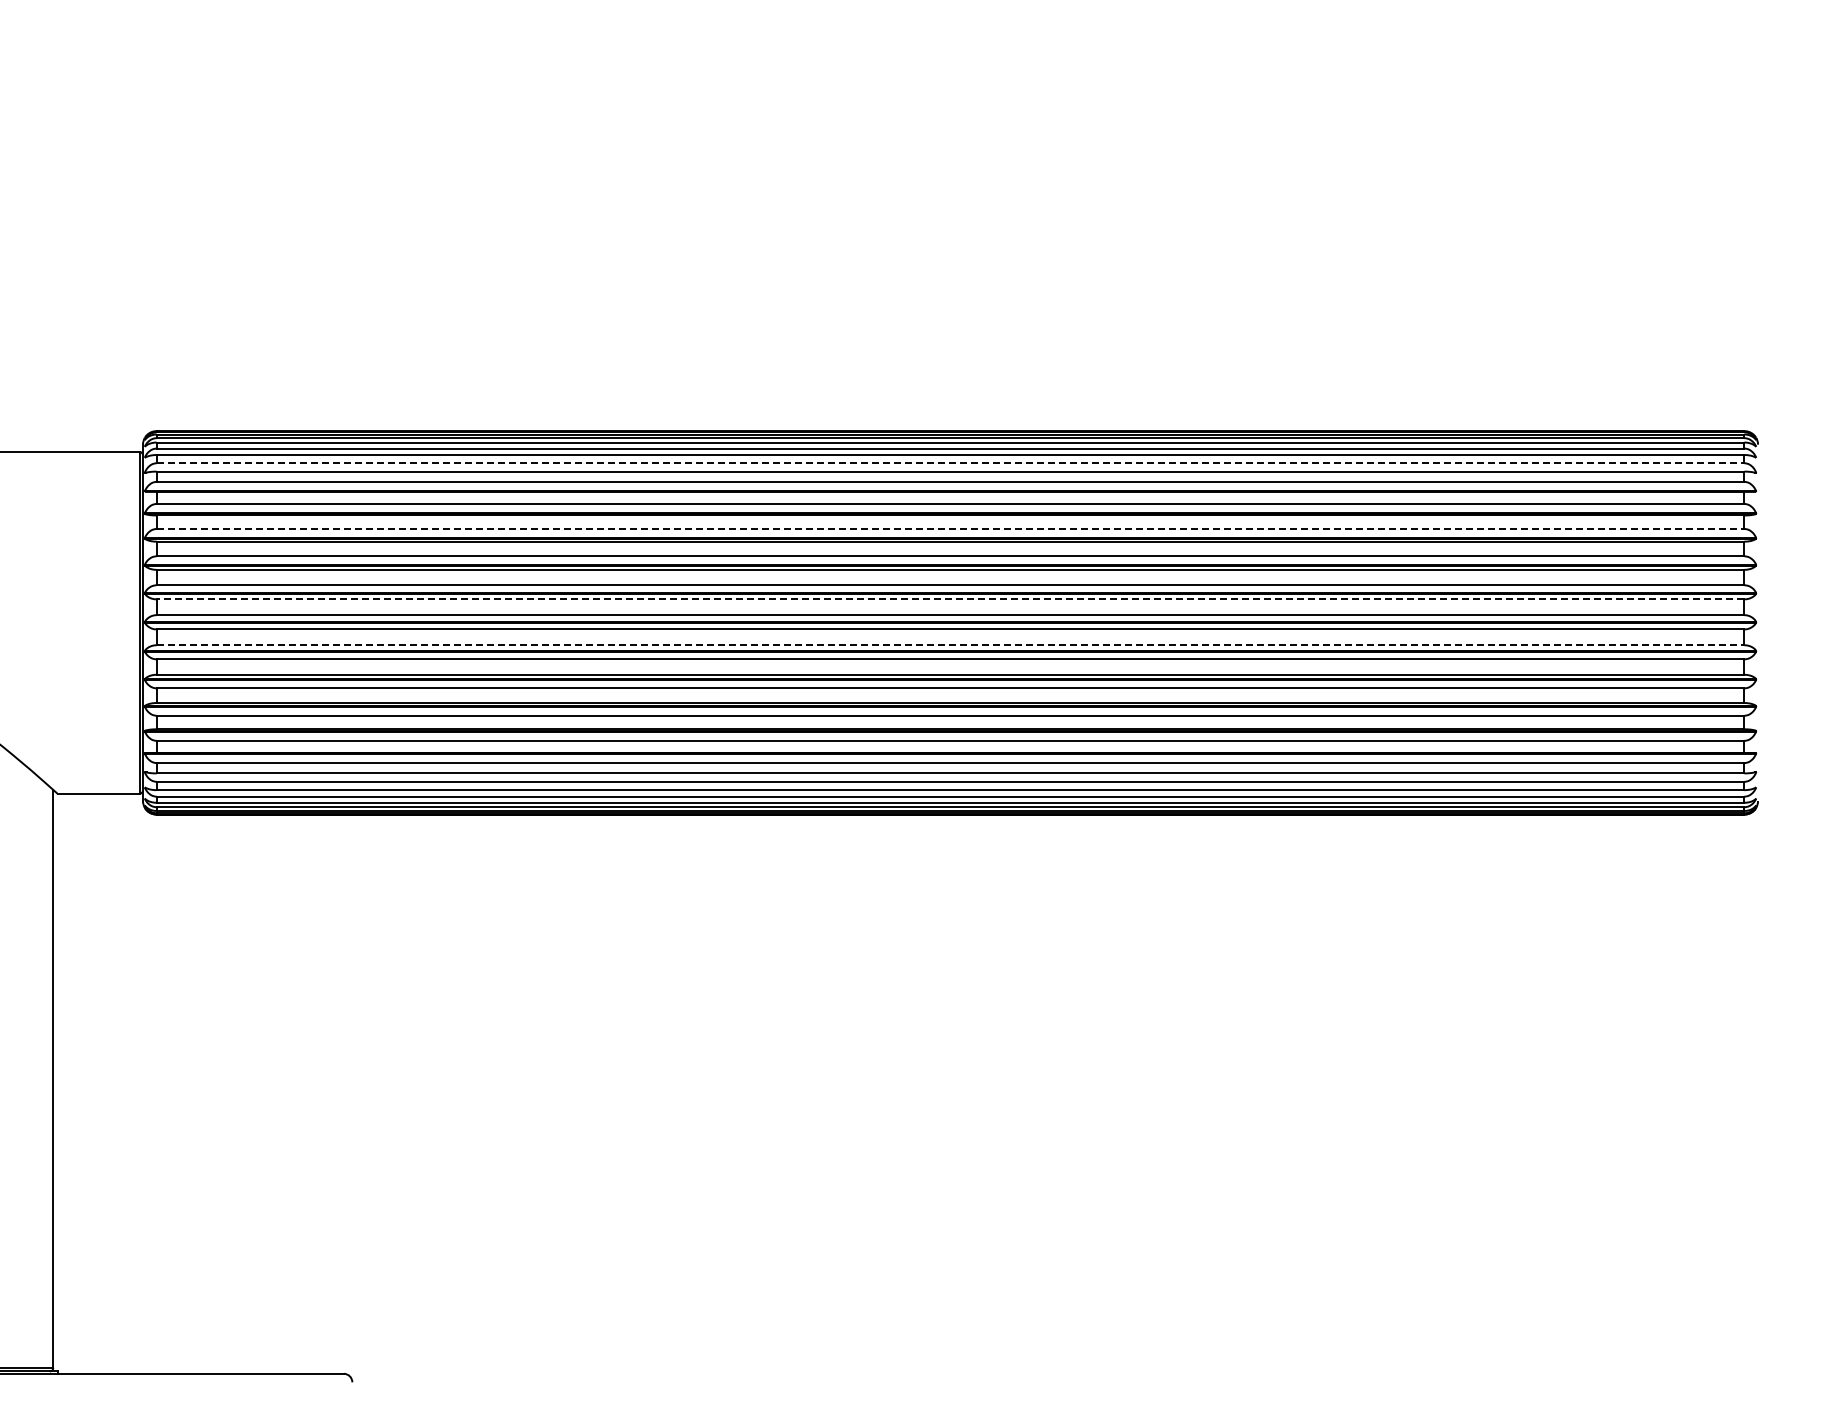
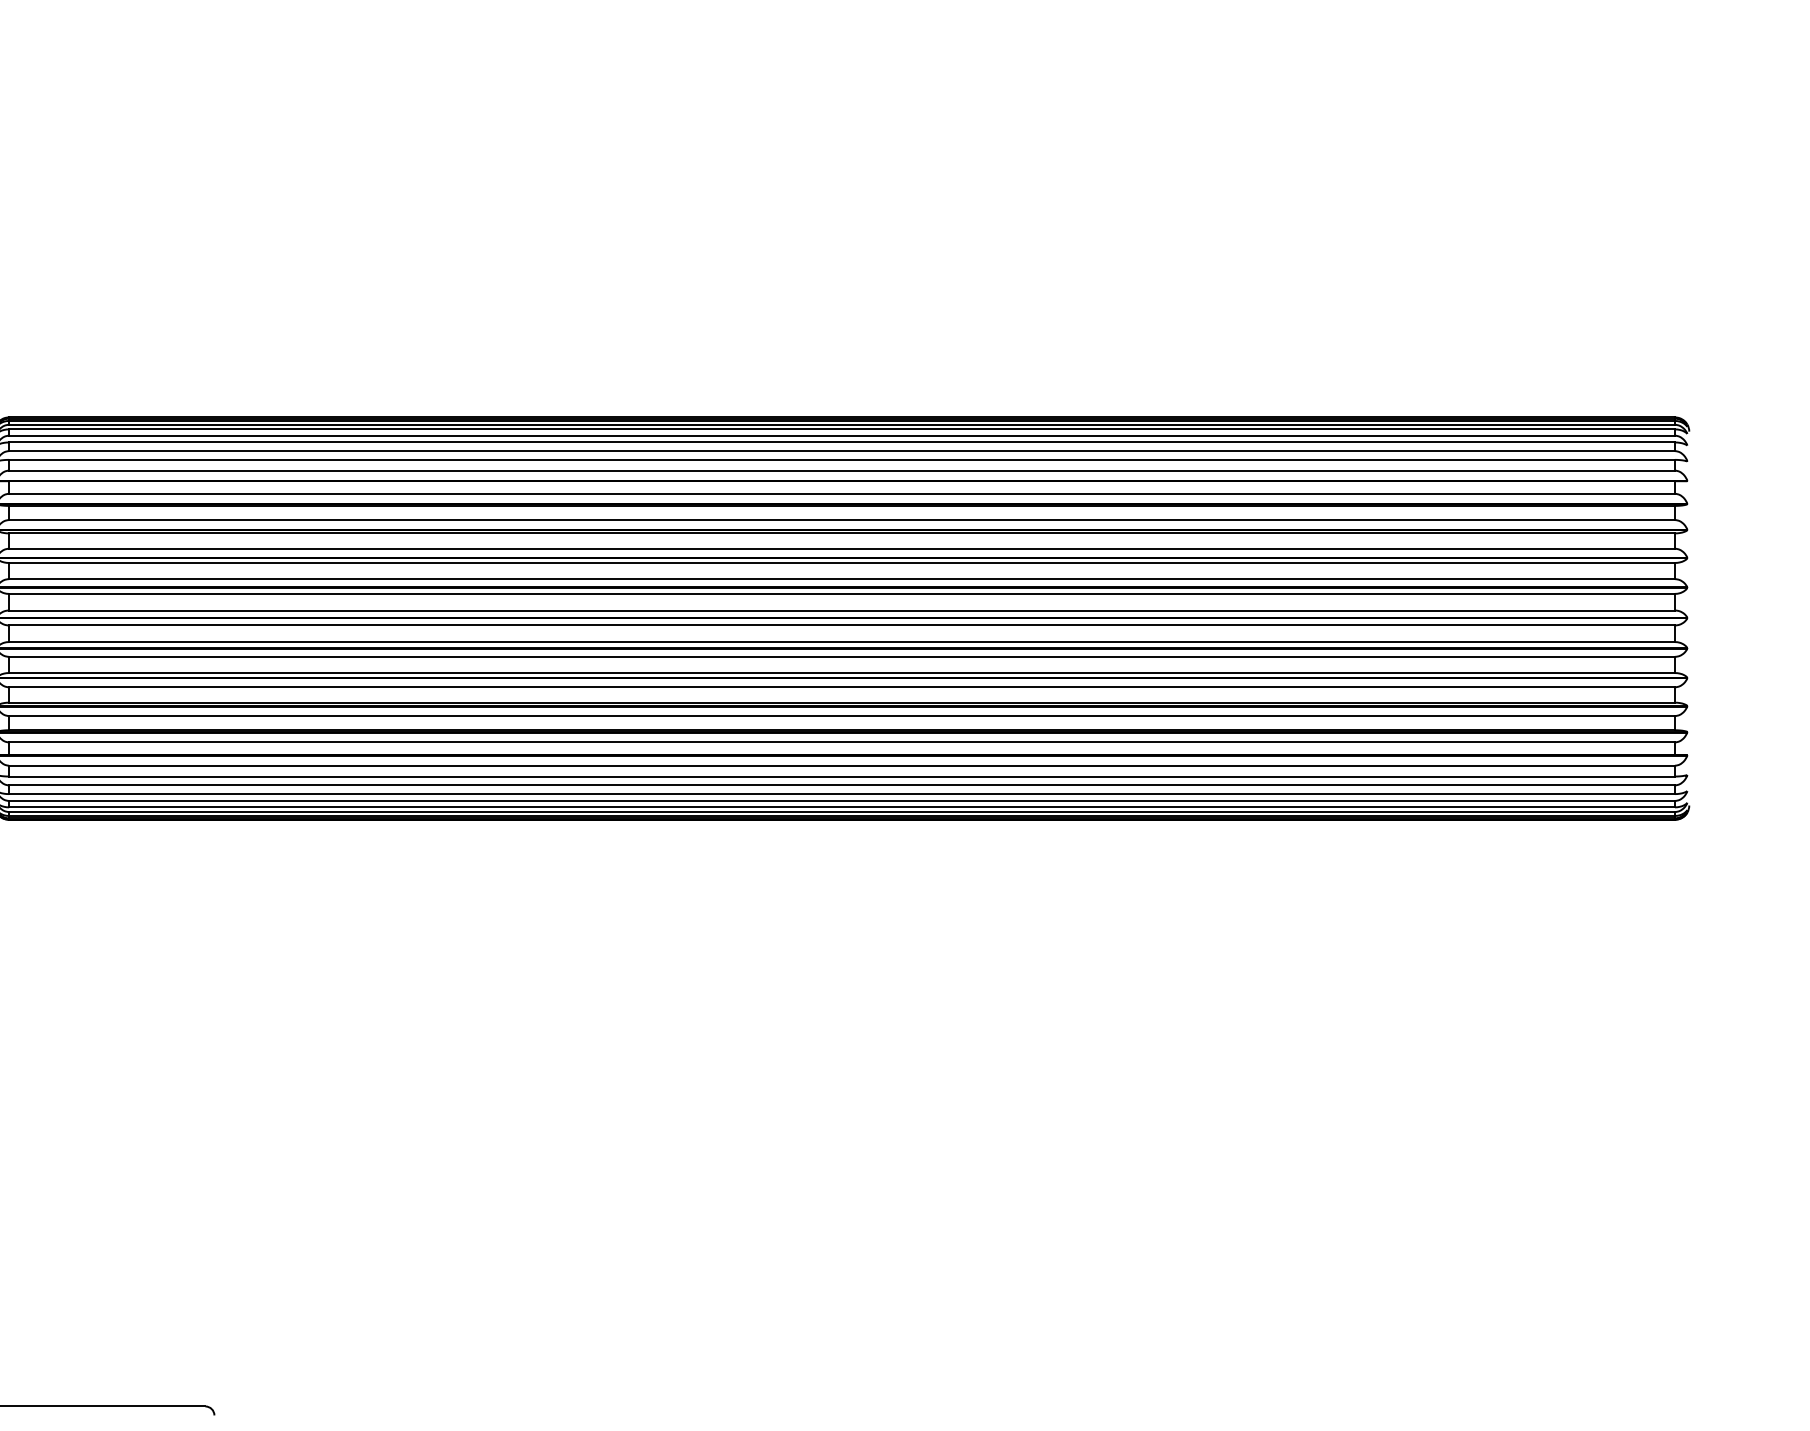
line: (950, 463) -> (841, 451), dashed -> solid
line: (950, 528) -> (841, 519), dashed -> solid
line: (950, 599) -> (841, 594), dashed -> solid
line: (950, 645) -> (841, 642), dashed -> solid

